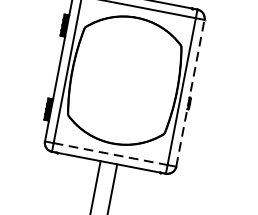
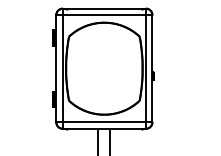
line: (190, 93) -> (152, 68), dashed -> solid
line: (110, 154) -> (104, 122), dashed -> solid

